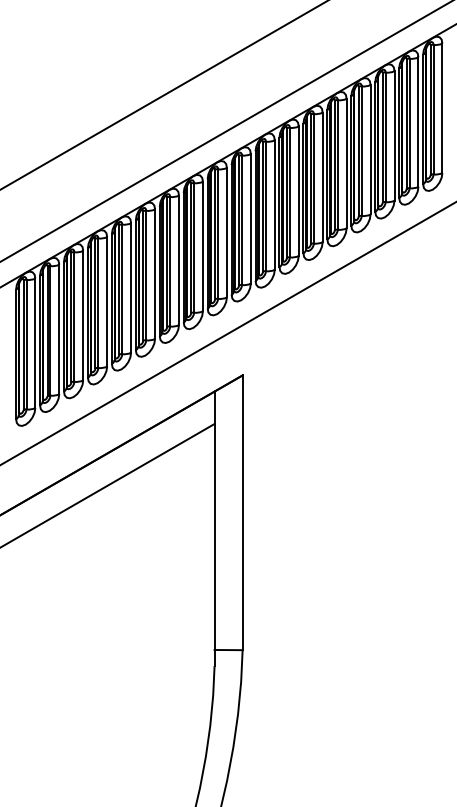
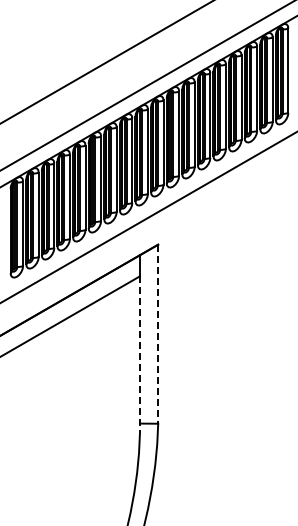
line: (243, 513) -> (158, 334), solid -> dashed
line: (213, 545) -> (139, 355), solid -> dashed

